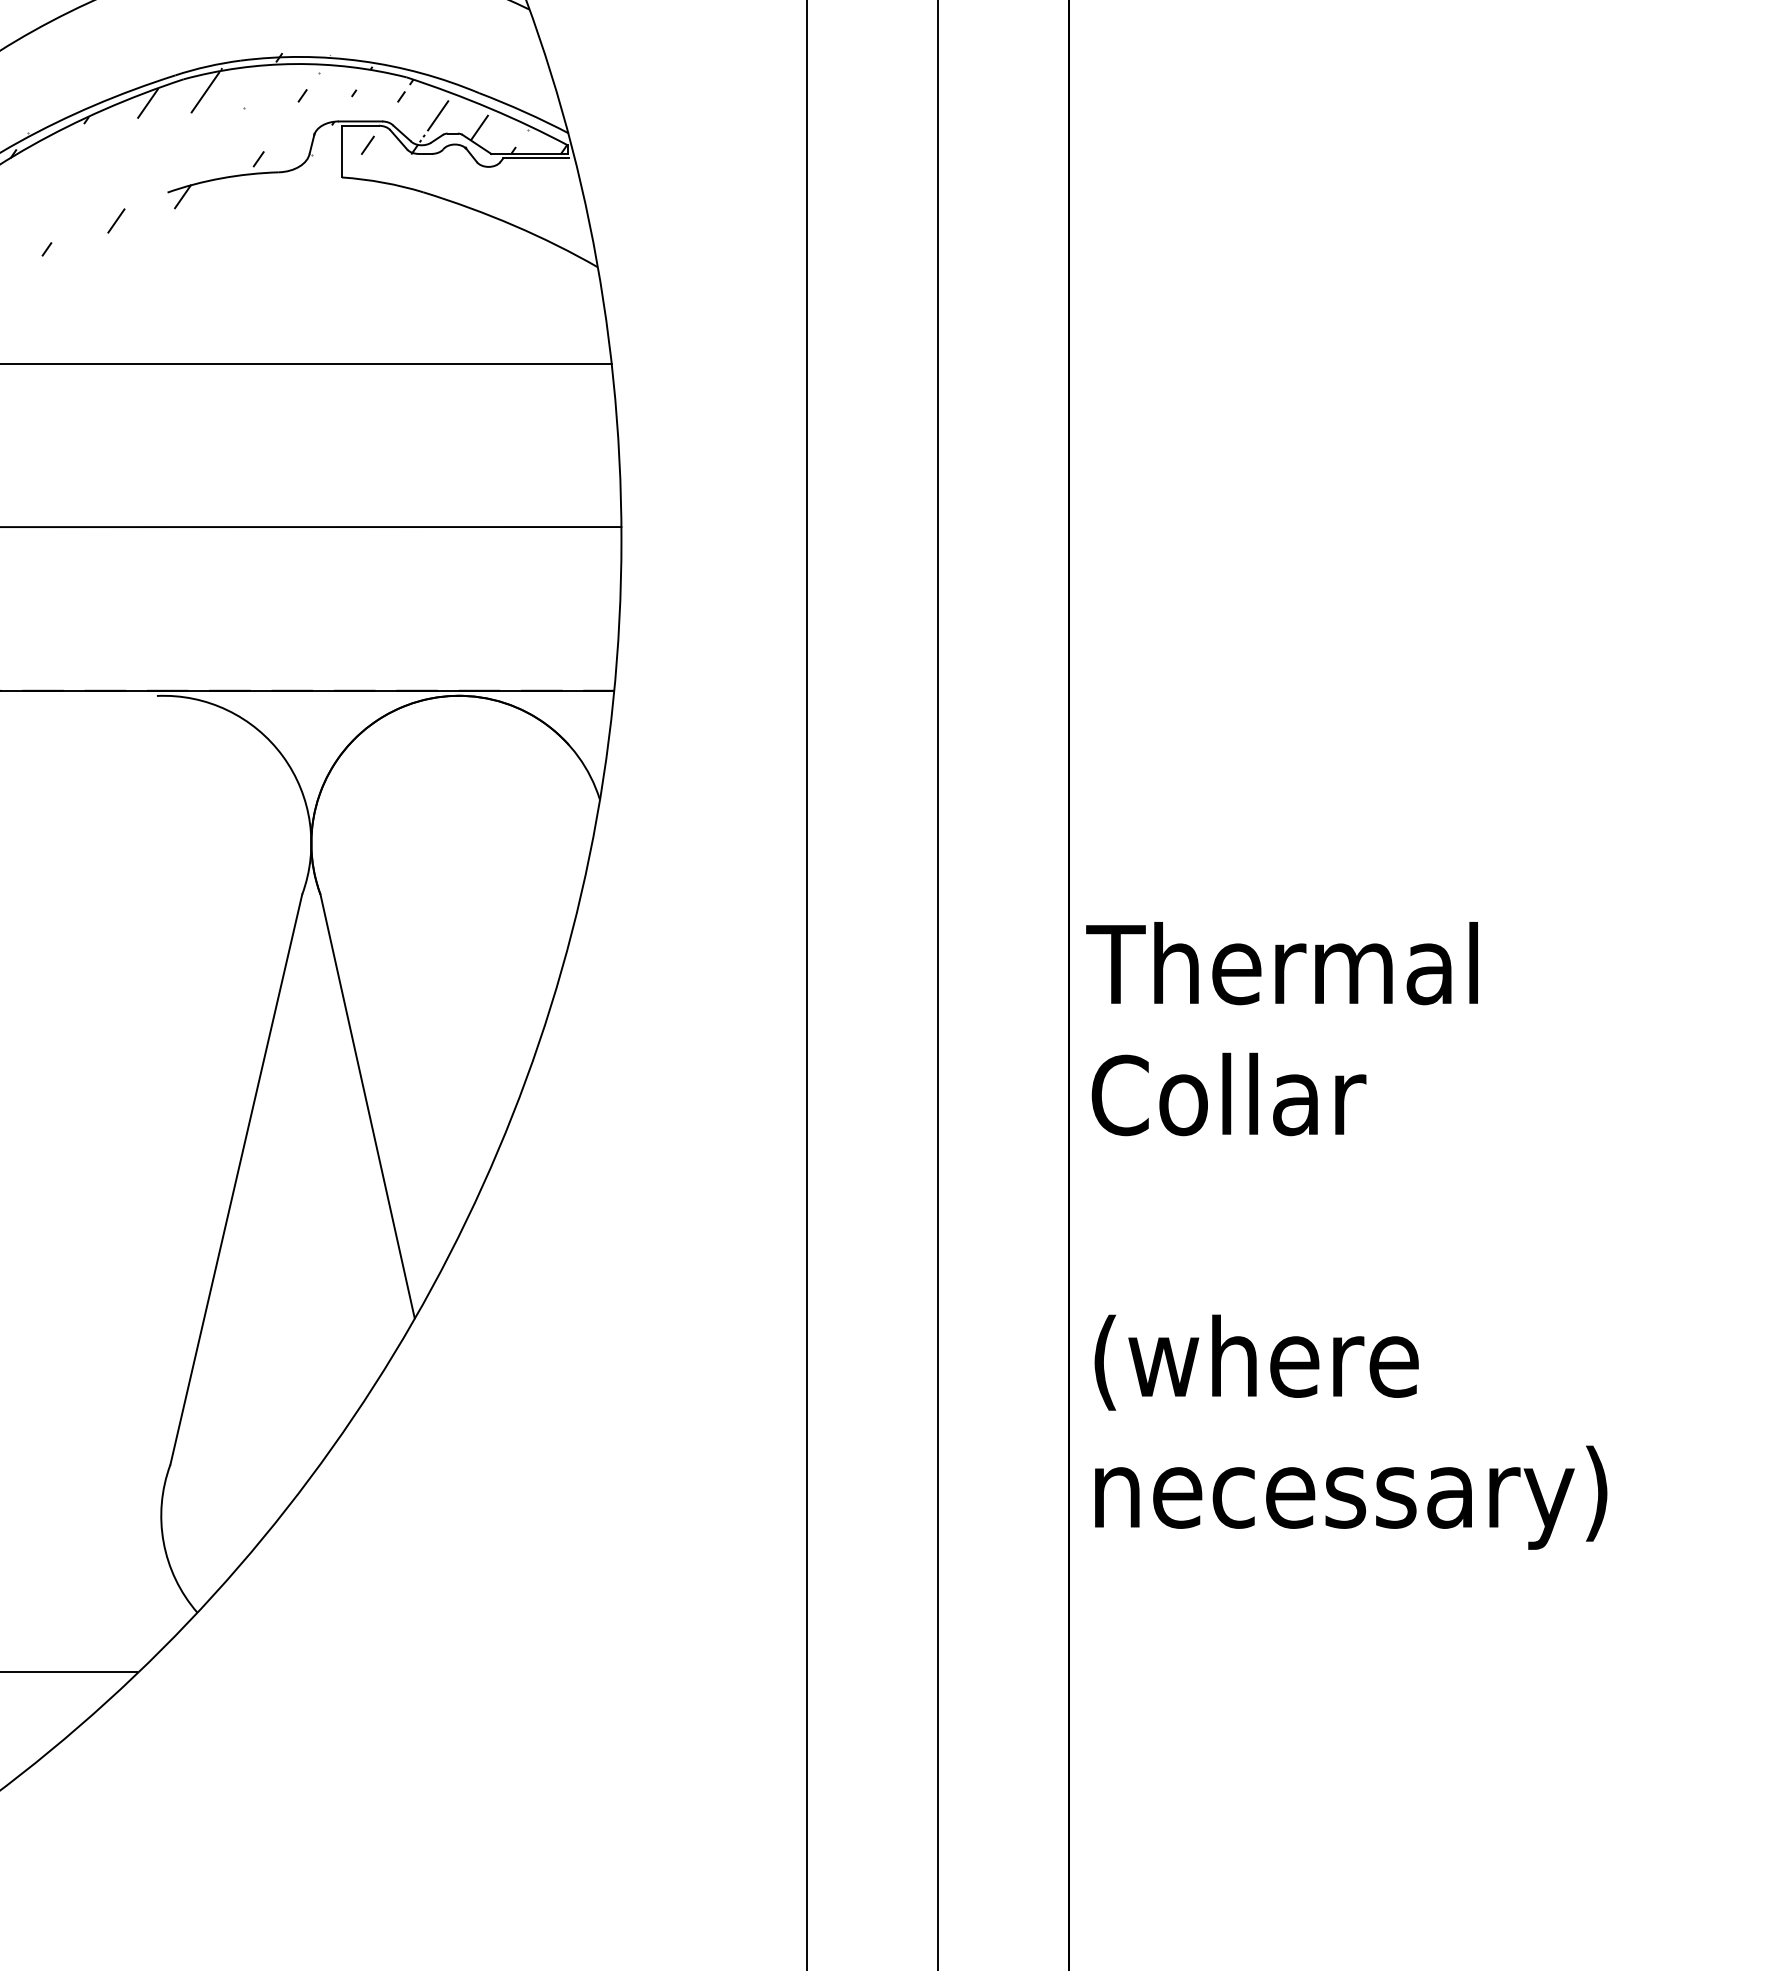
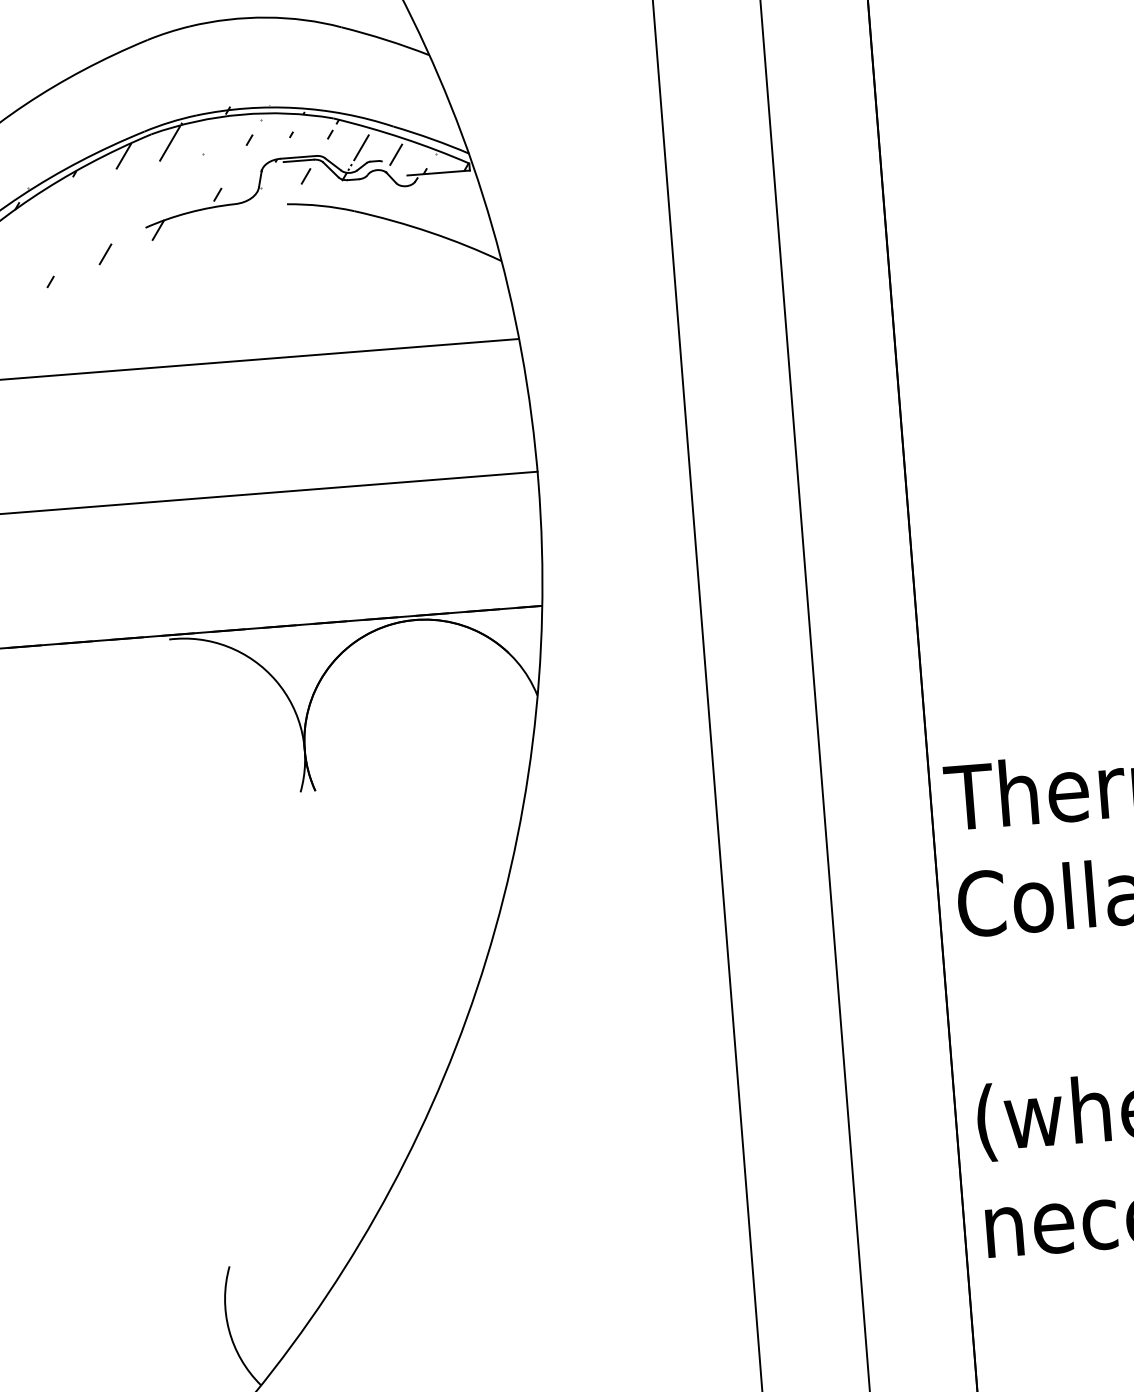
line: (476, 143) -> (394, 167), removed
line: (342, 151) -> (285, 183), removed
line: (535, 158) -> (443, 176), removed
line: (367, 1106) -> (367, 961), removed
line: (236, 1179) -> (265, 1029), removed

